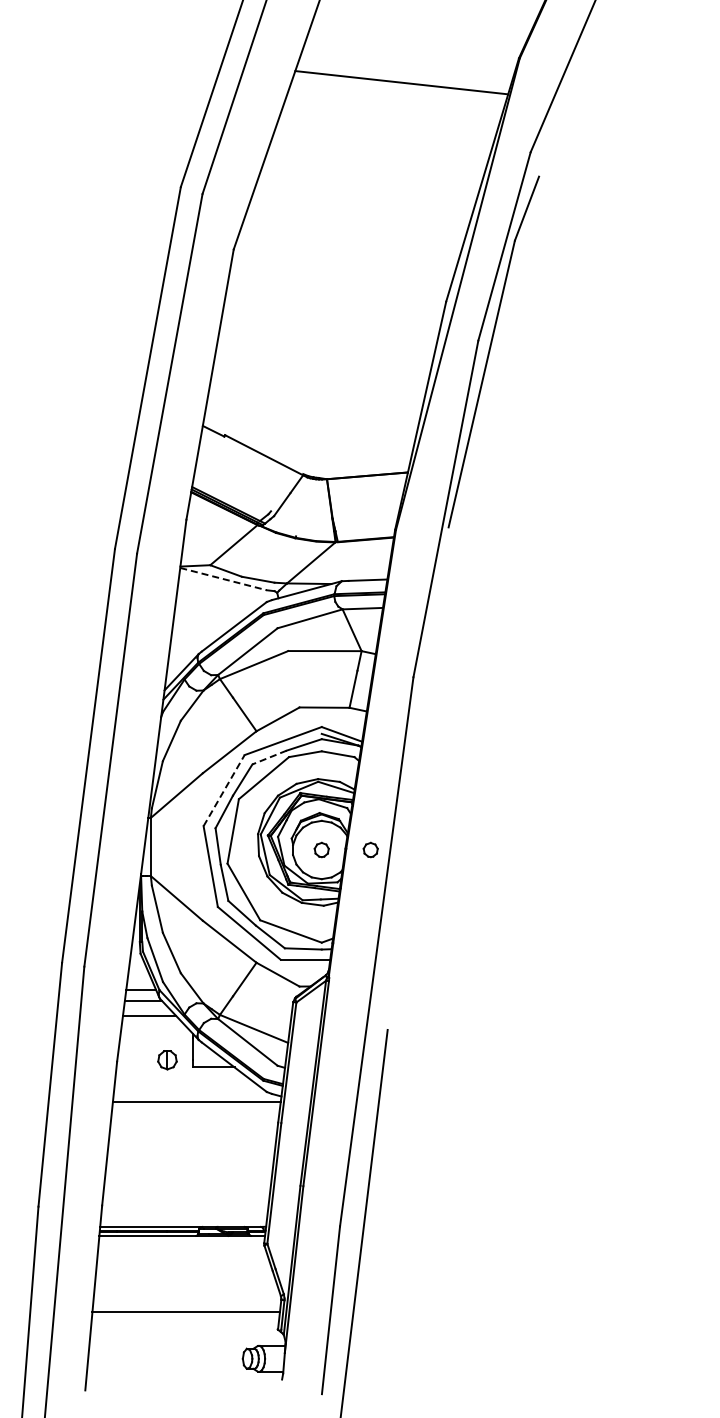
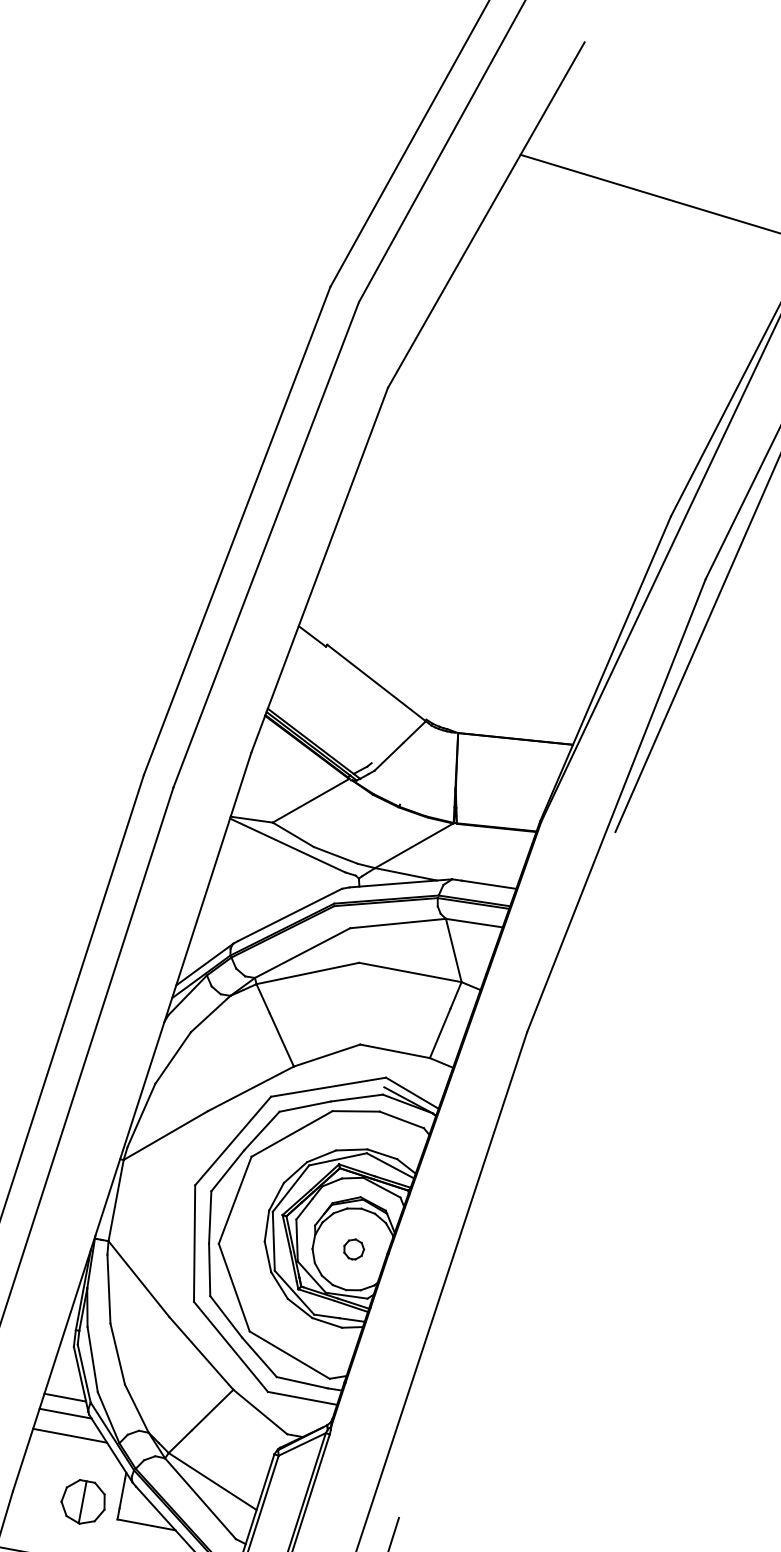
line: (223, 579) -> (287, 846), dashed -> solid
line: (269, 757) -> (305, 1106), dashed -> solid
line: (224, 790) -> (233, 1140), dashed -> solid
part: (370, 849) -> (422, 1261), removed
part: (167, 1060) -> (83, 1503), size x1.67

